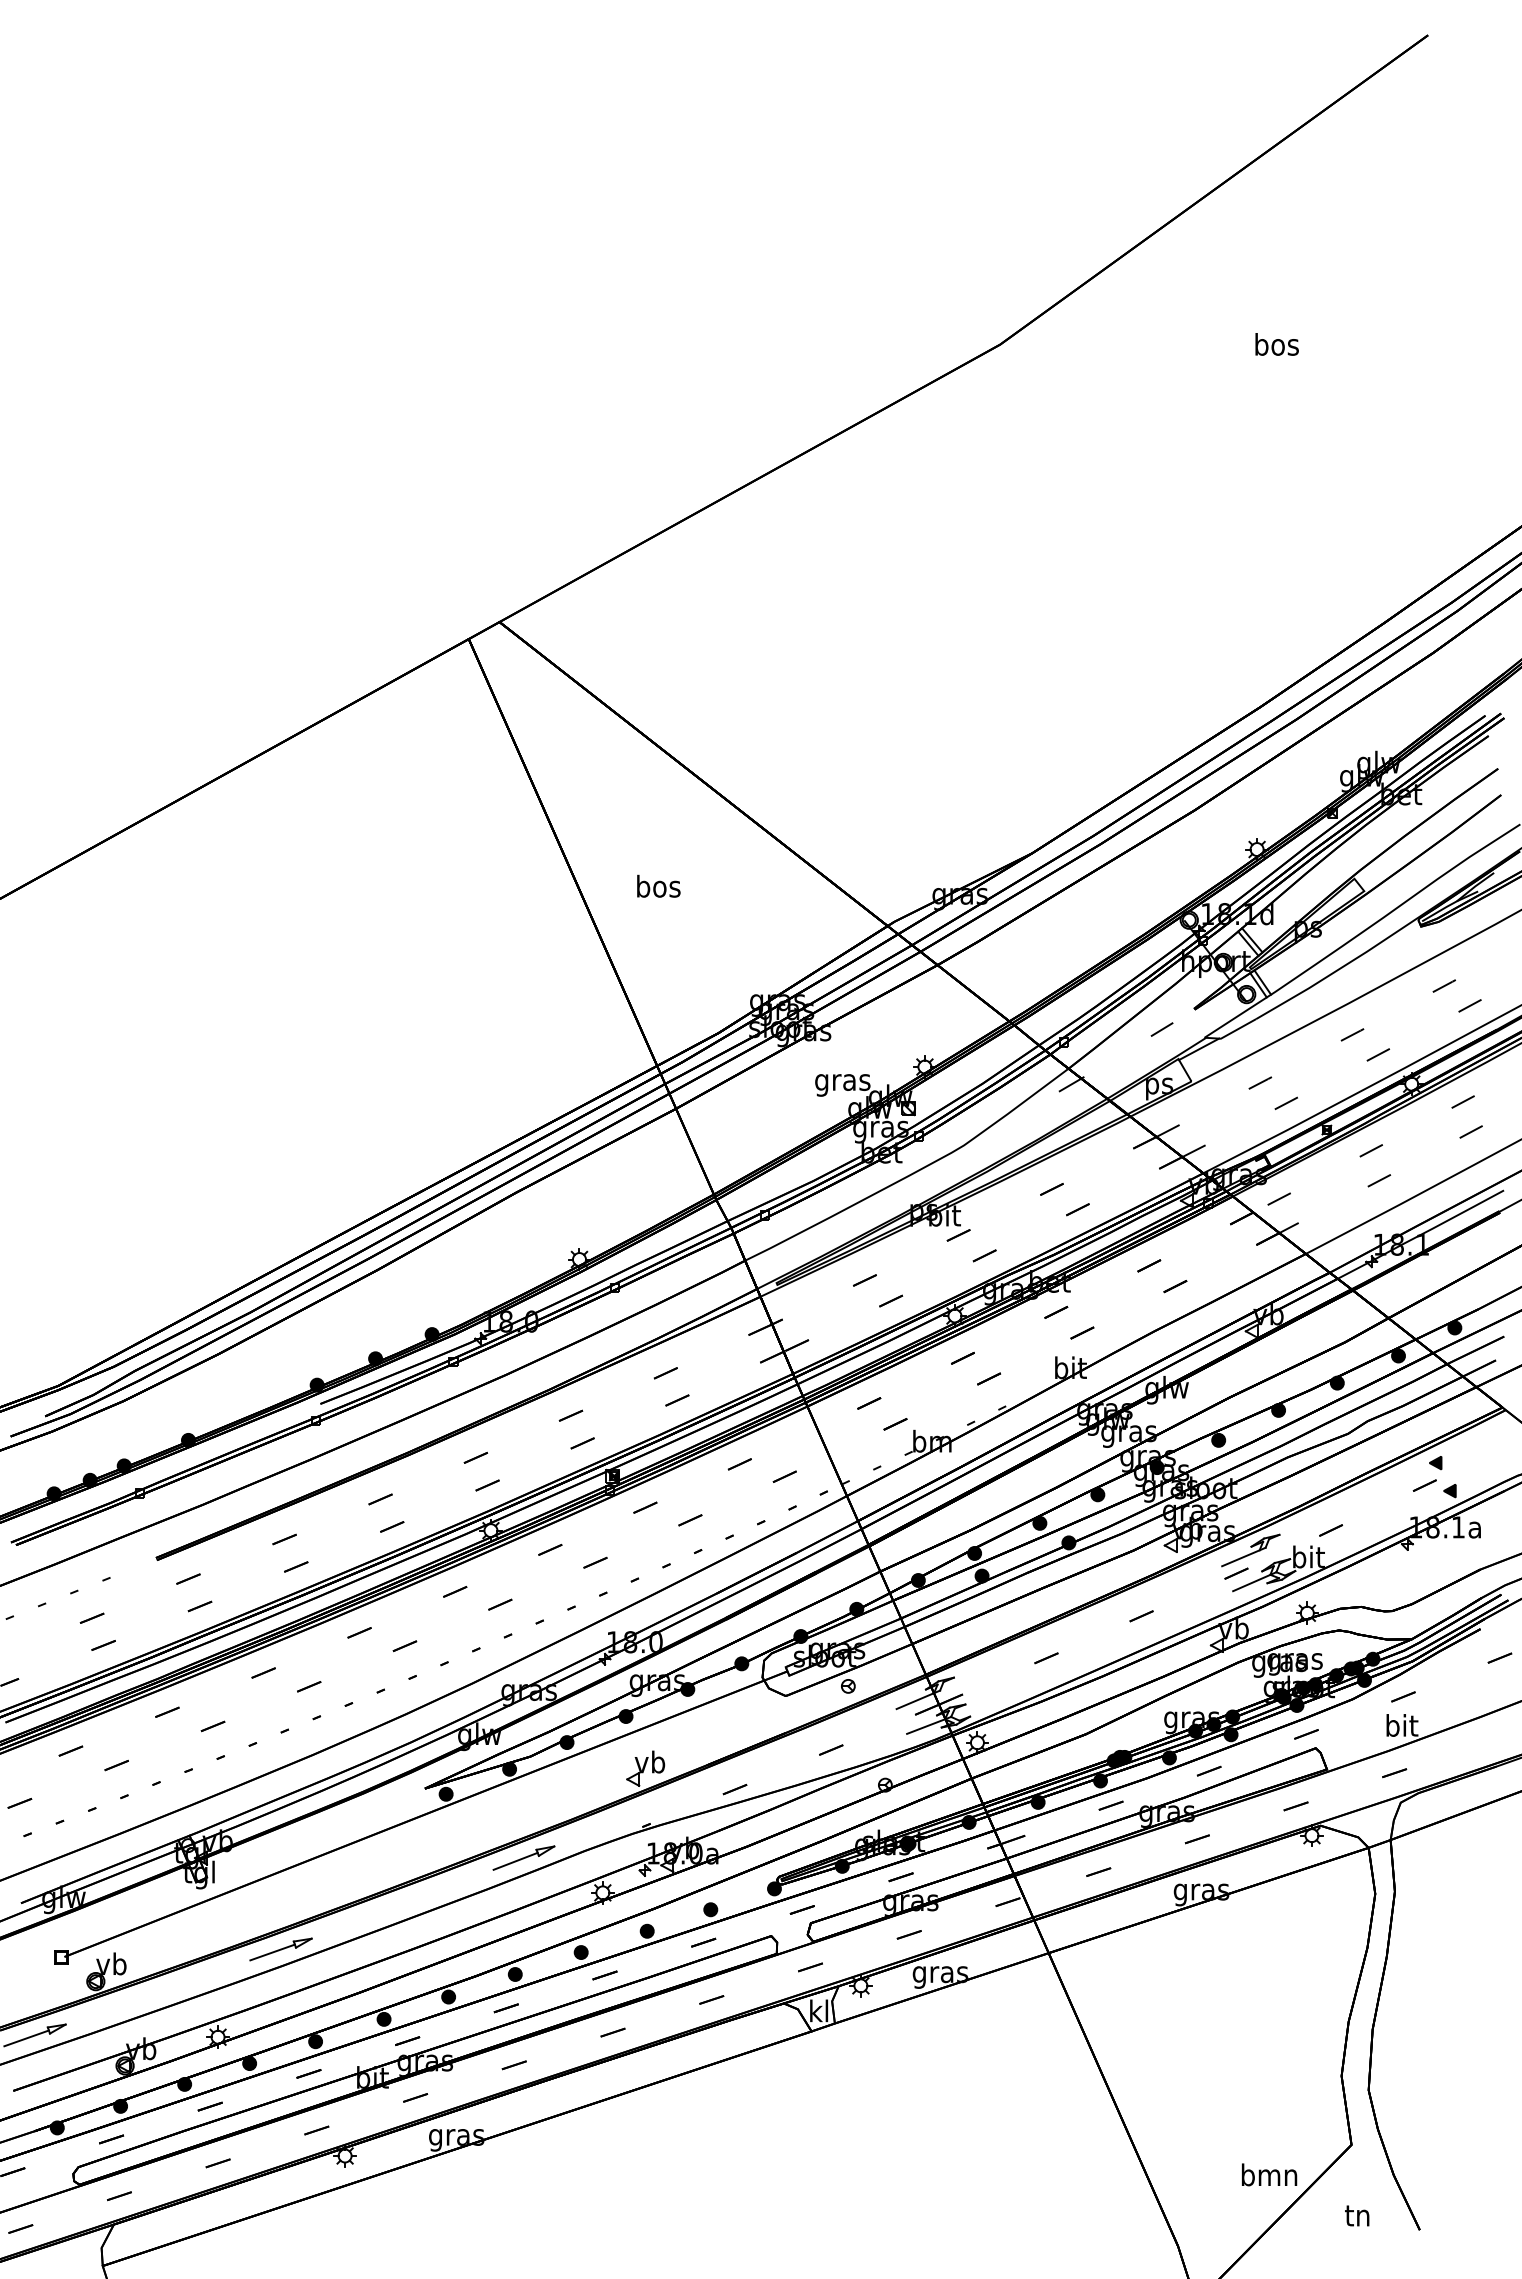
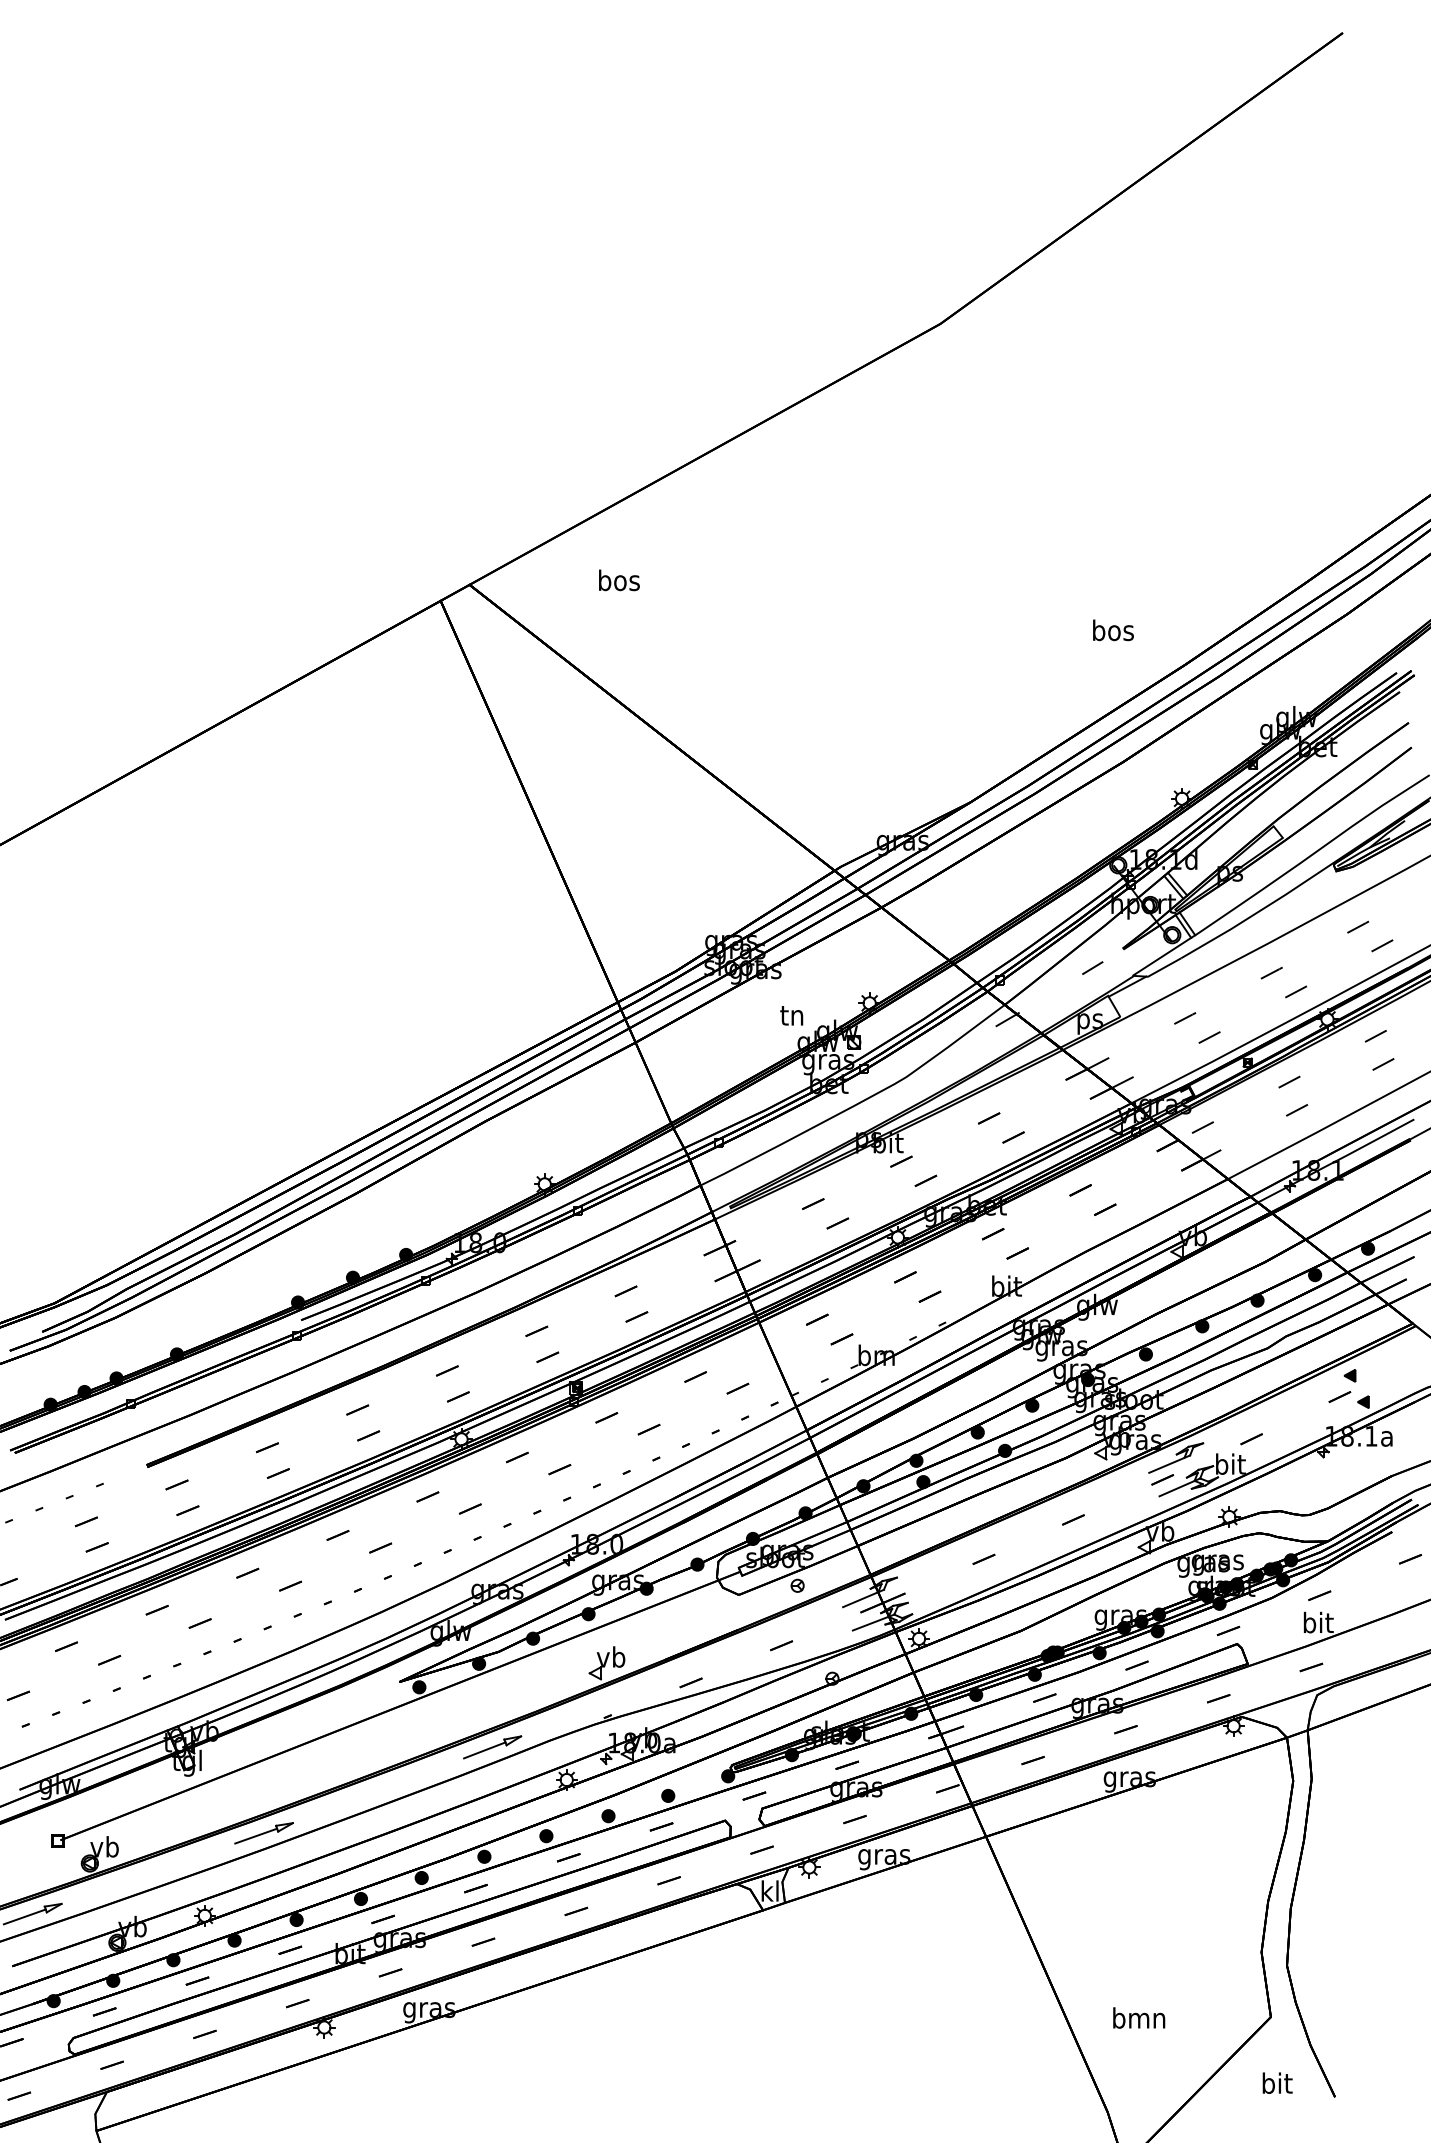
text: (1276, 344) -> (1112, 630), moved
text: (658, 885) -> (619, 579), moved
text: (842, 1082) -> (792, 1017), gras -> tn
text: (1269, 2174) -> (1139, 2017), moved
text: (1358, 2214) -> (1277, 2082), tn -> bit

